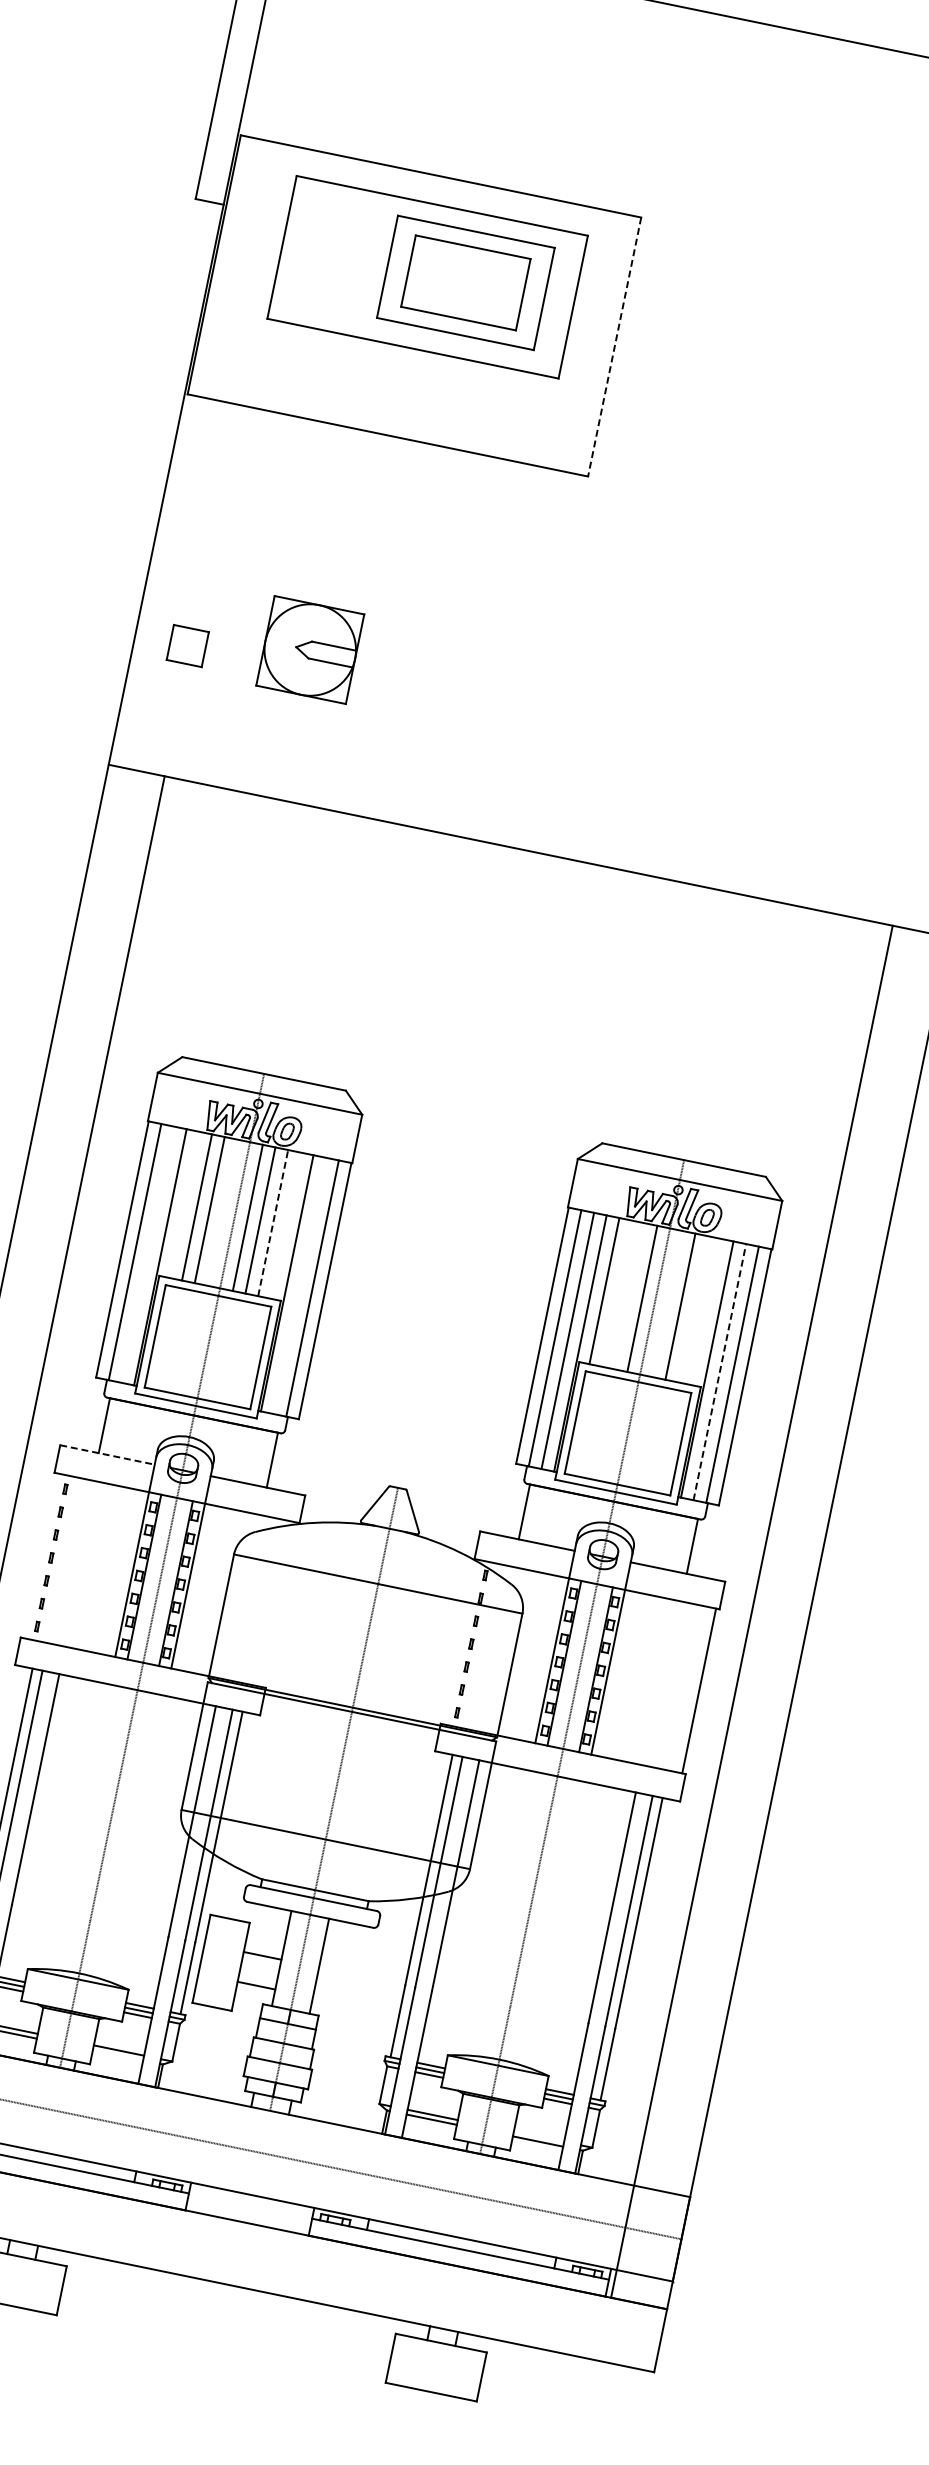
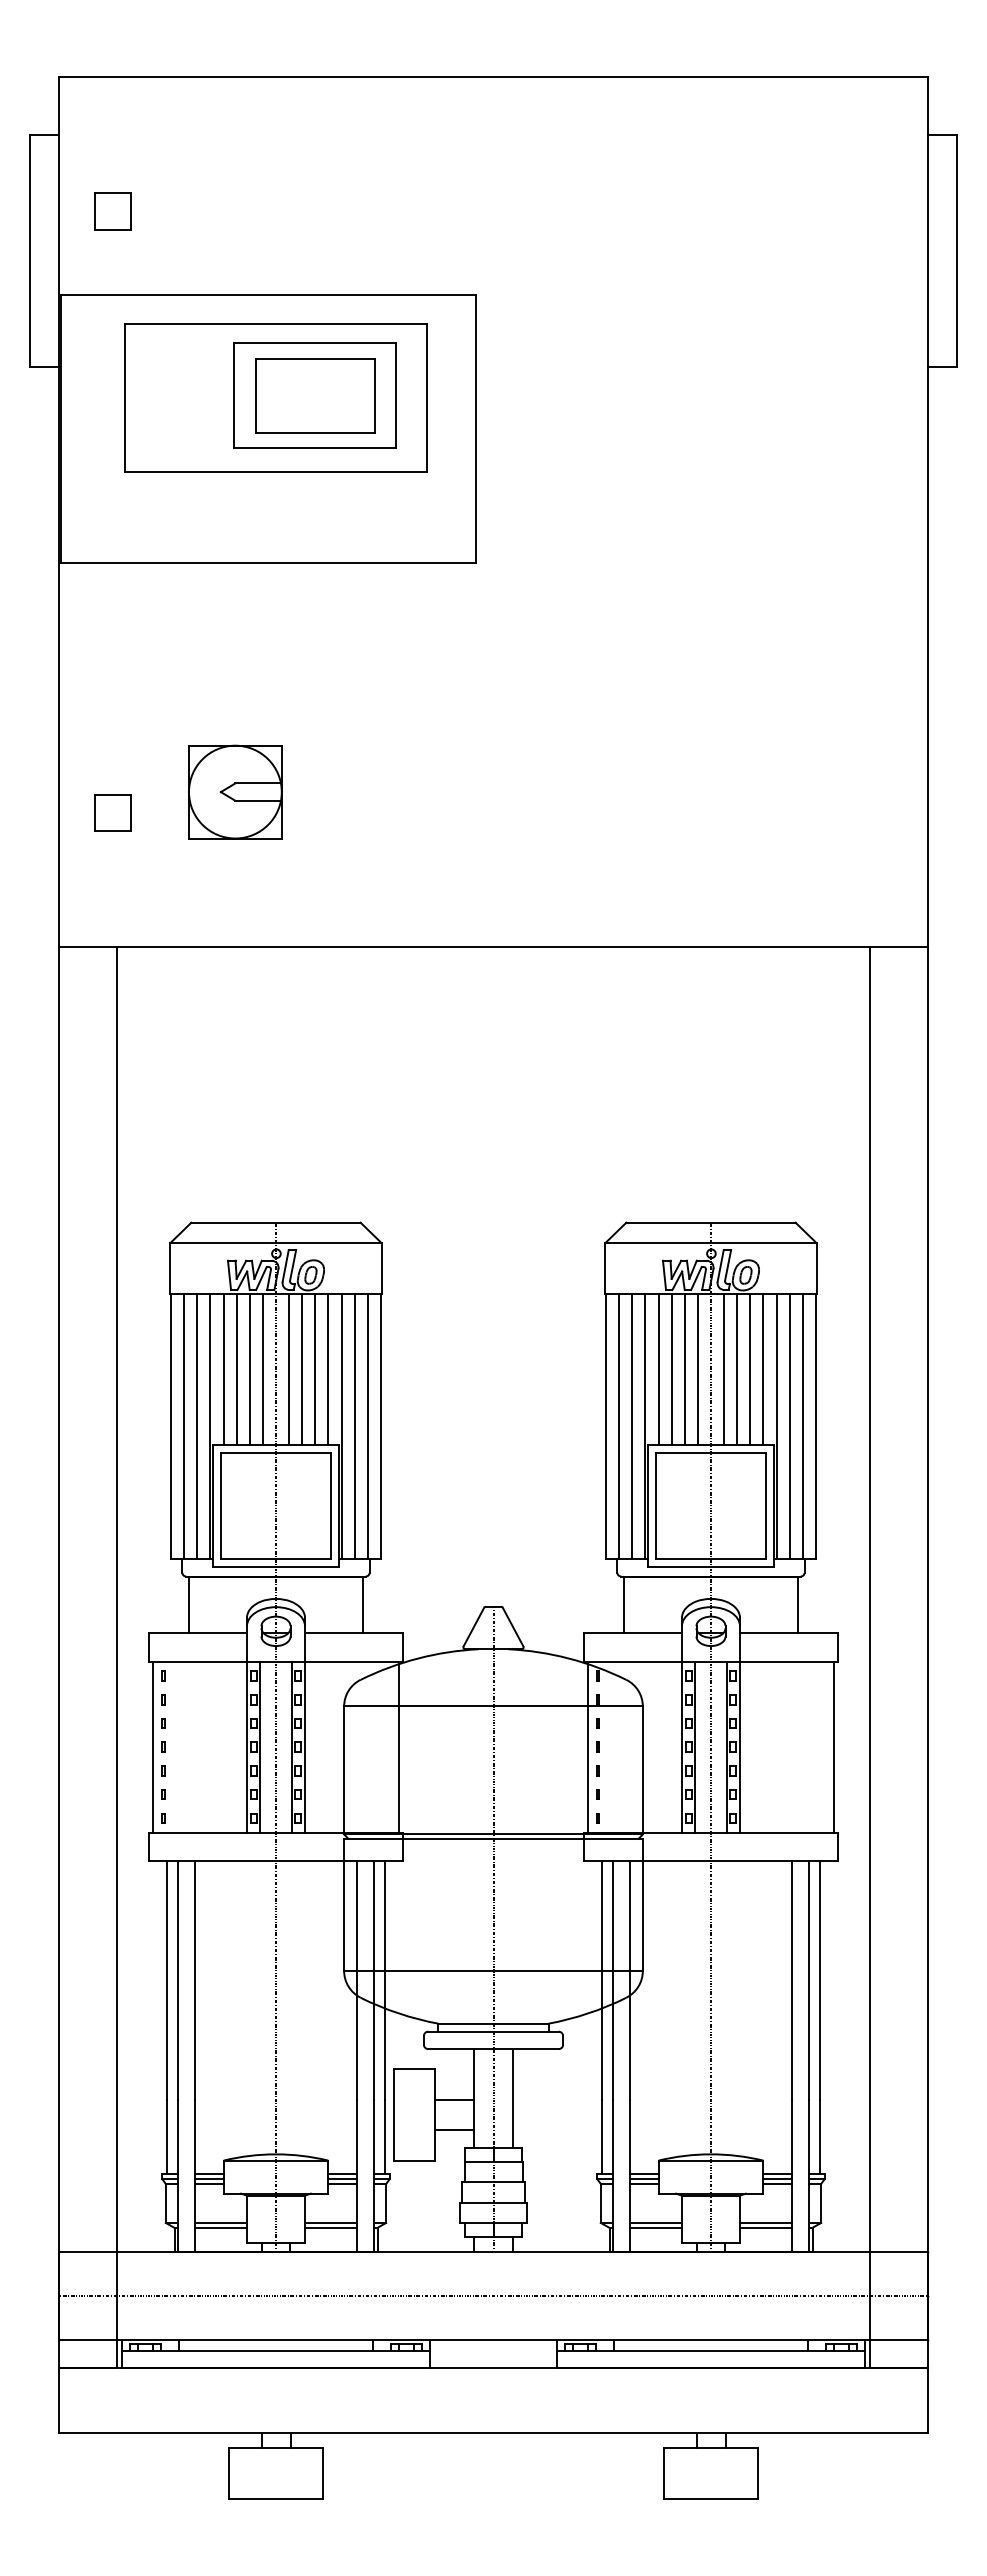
part: (306, 65) -> (112, 211), added
line: (614, 347) -> (476, 429), dashed -> solid
line: (184, 1204) -> (223, 1368), added
line: (222, 1211) -> (262, 1368), added
line: (273, 1223) -> (315, 1369), dashed -> solid
line: (285, 1225) -> (328, 1368), added
line: (148, 1254) -> (197, 1425), added
line: (299, 1285) -> (354, 1425), added
line: (617, 1293) -> (671, 1368), added
line: (629, 1295) -> (684, 1368), added
line: (668, 1303) -> (724, 1368), added
line: (693, 1308) -> (750, 1368), added
line: (705, 1311) -> (763, 1368), added
line: (719, 1372) -> (789, 1426), dashed -> solid
line: (107, 1455) -> (198, 1633), dashed -> solid
line: (41, 1555) -> (152, 1746), added
line: (279, 1604) -> (399, 1746), added
line: (461, 1641) -> (587, 1746), added
line: (118, 2055) -> (331, 2227), added
line: (538, 2136) -> (765, 2222), added

